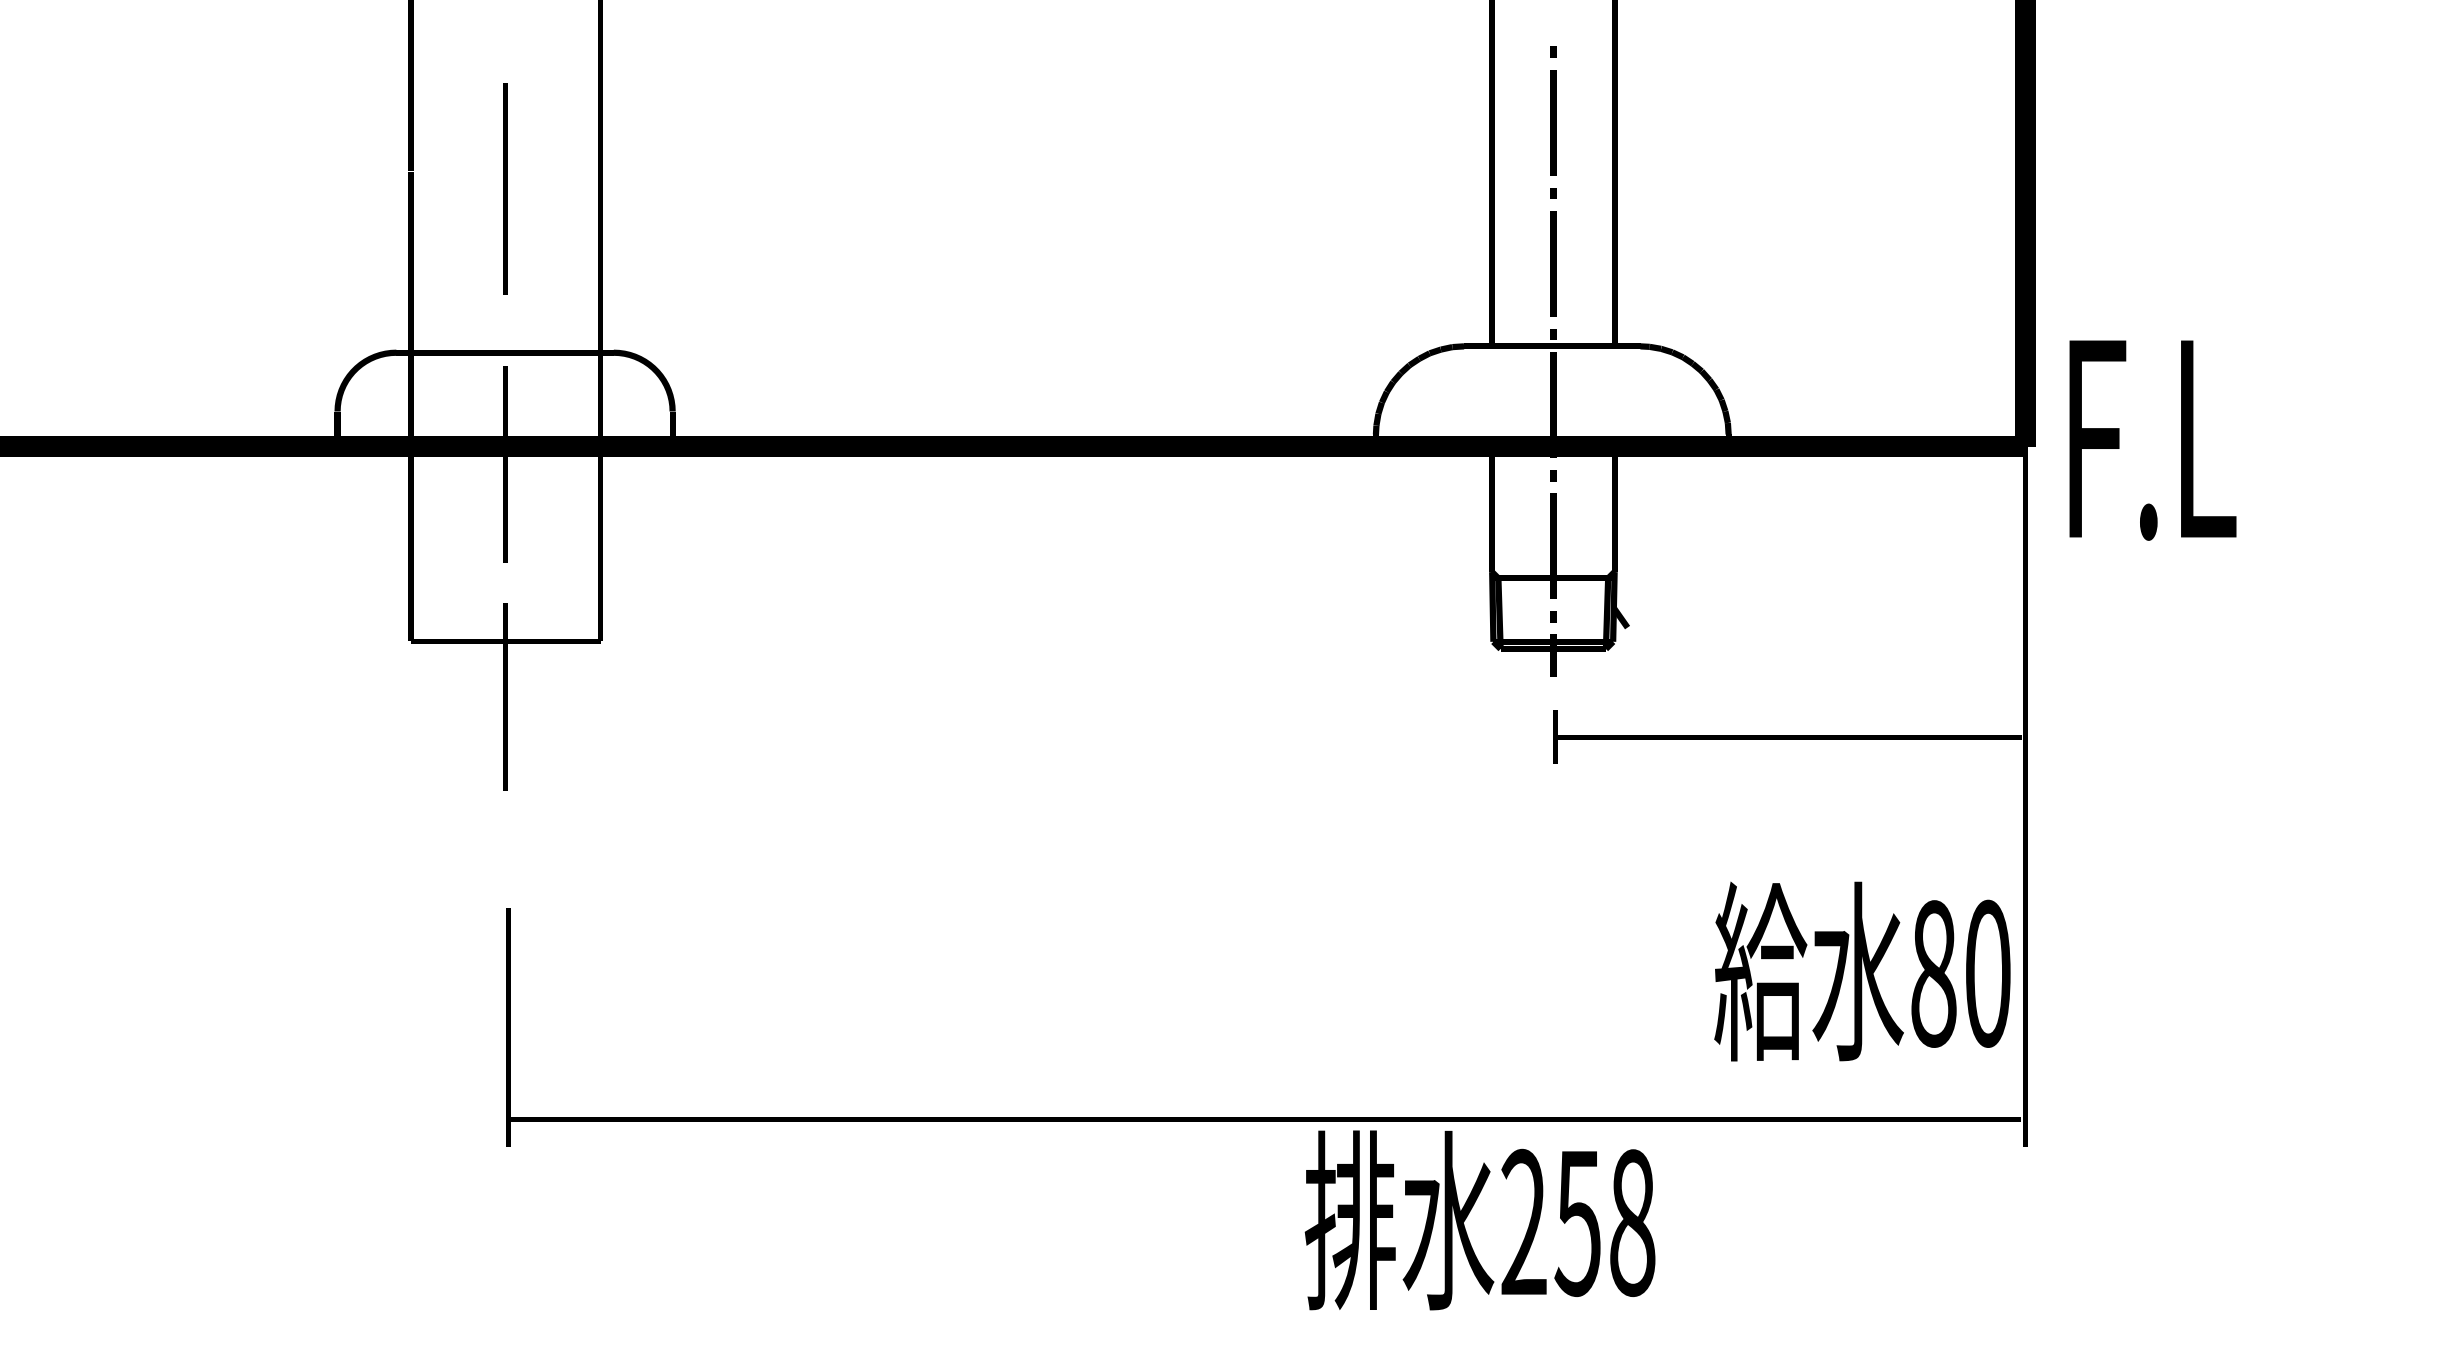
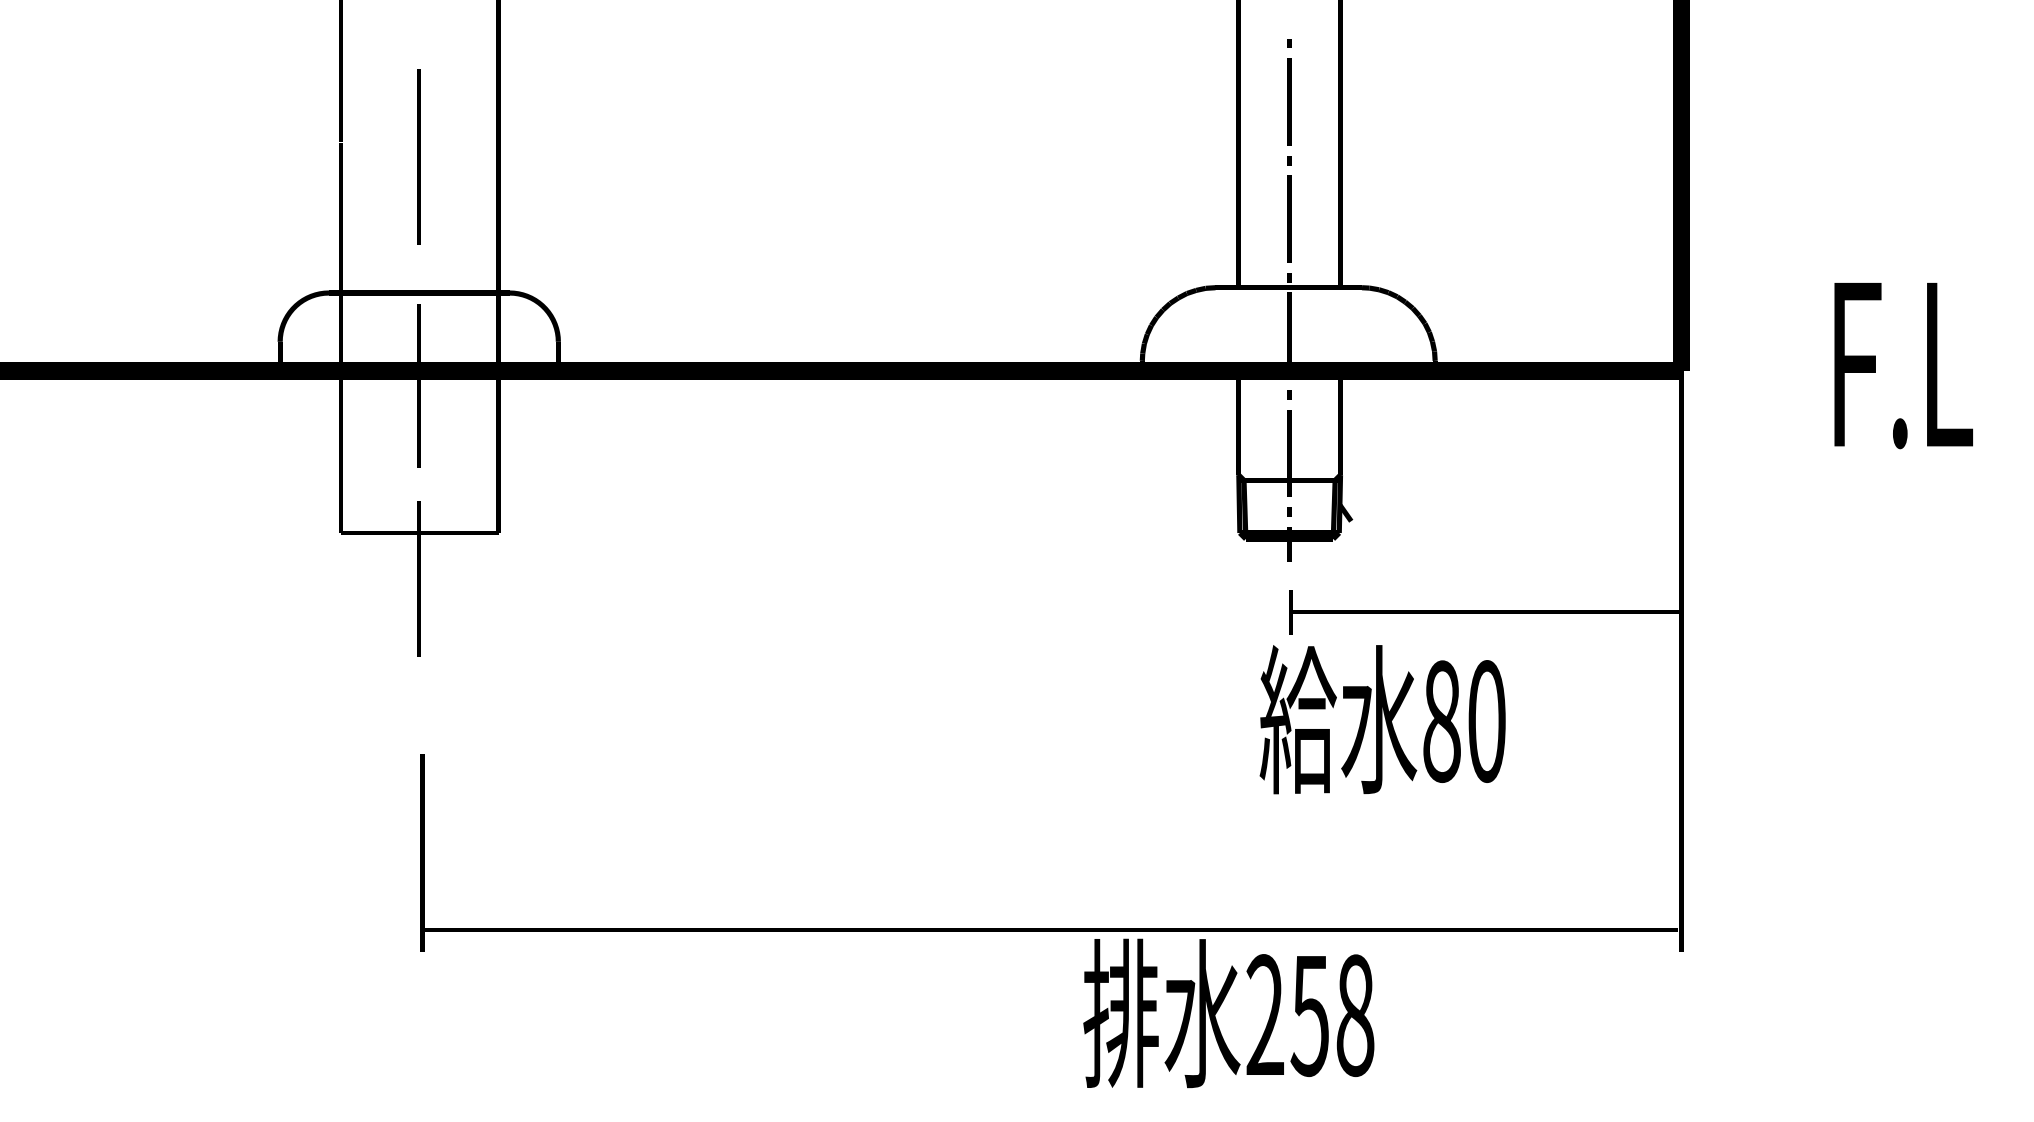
text: (2152, 440) -> (1903, 365), moved
text: (1862, 971) -> (1382, 719), moved

